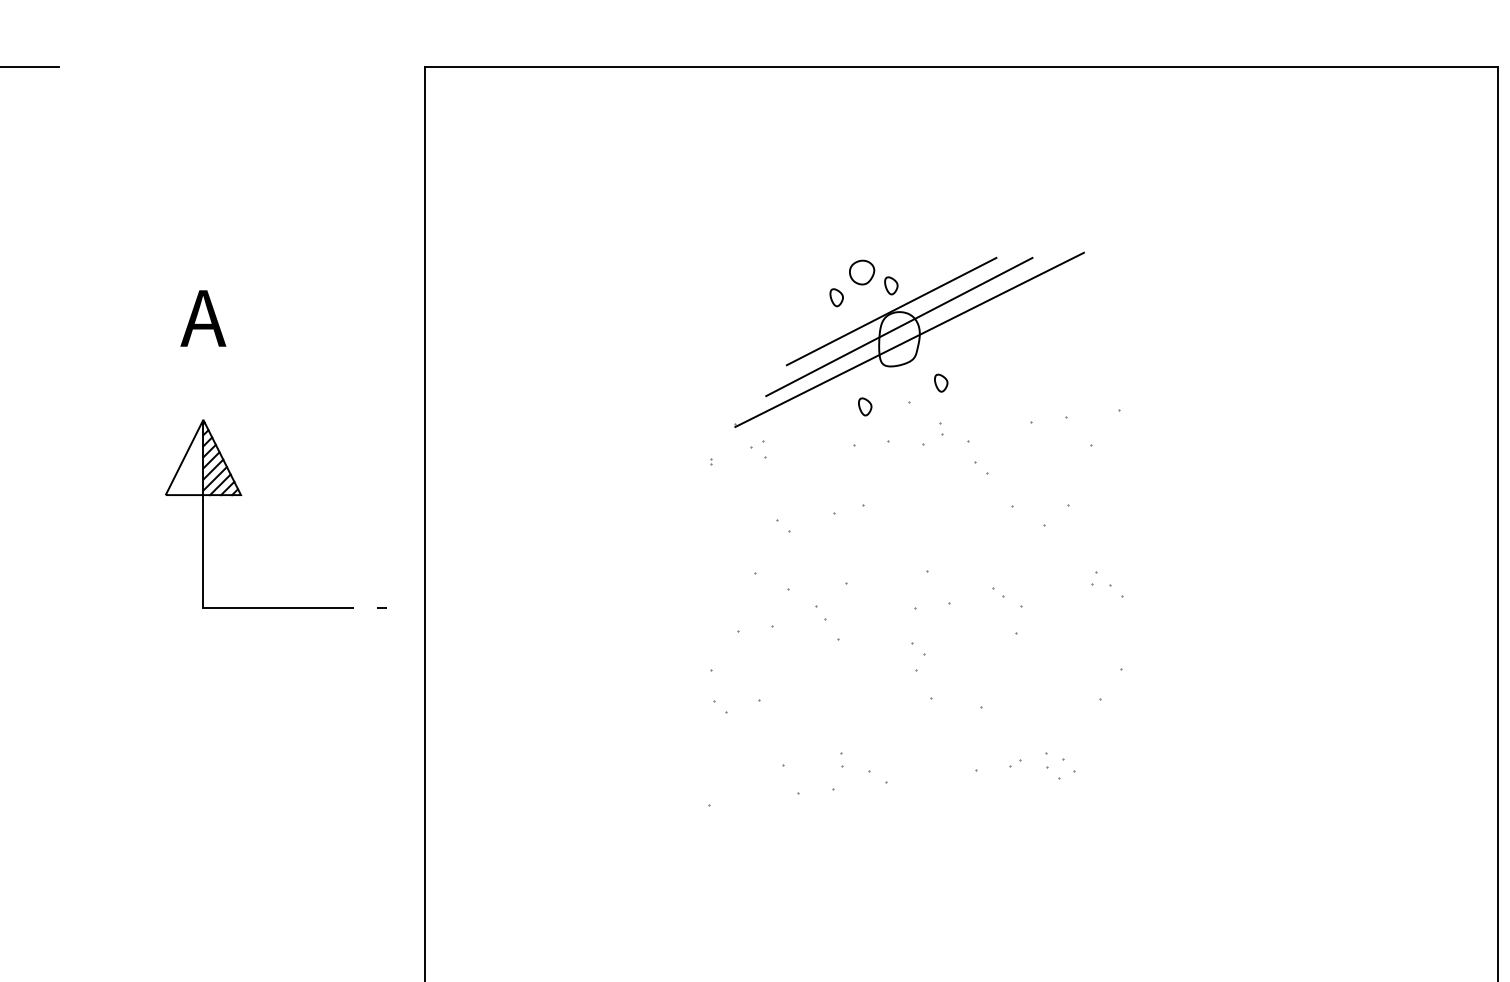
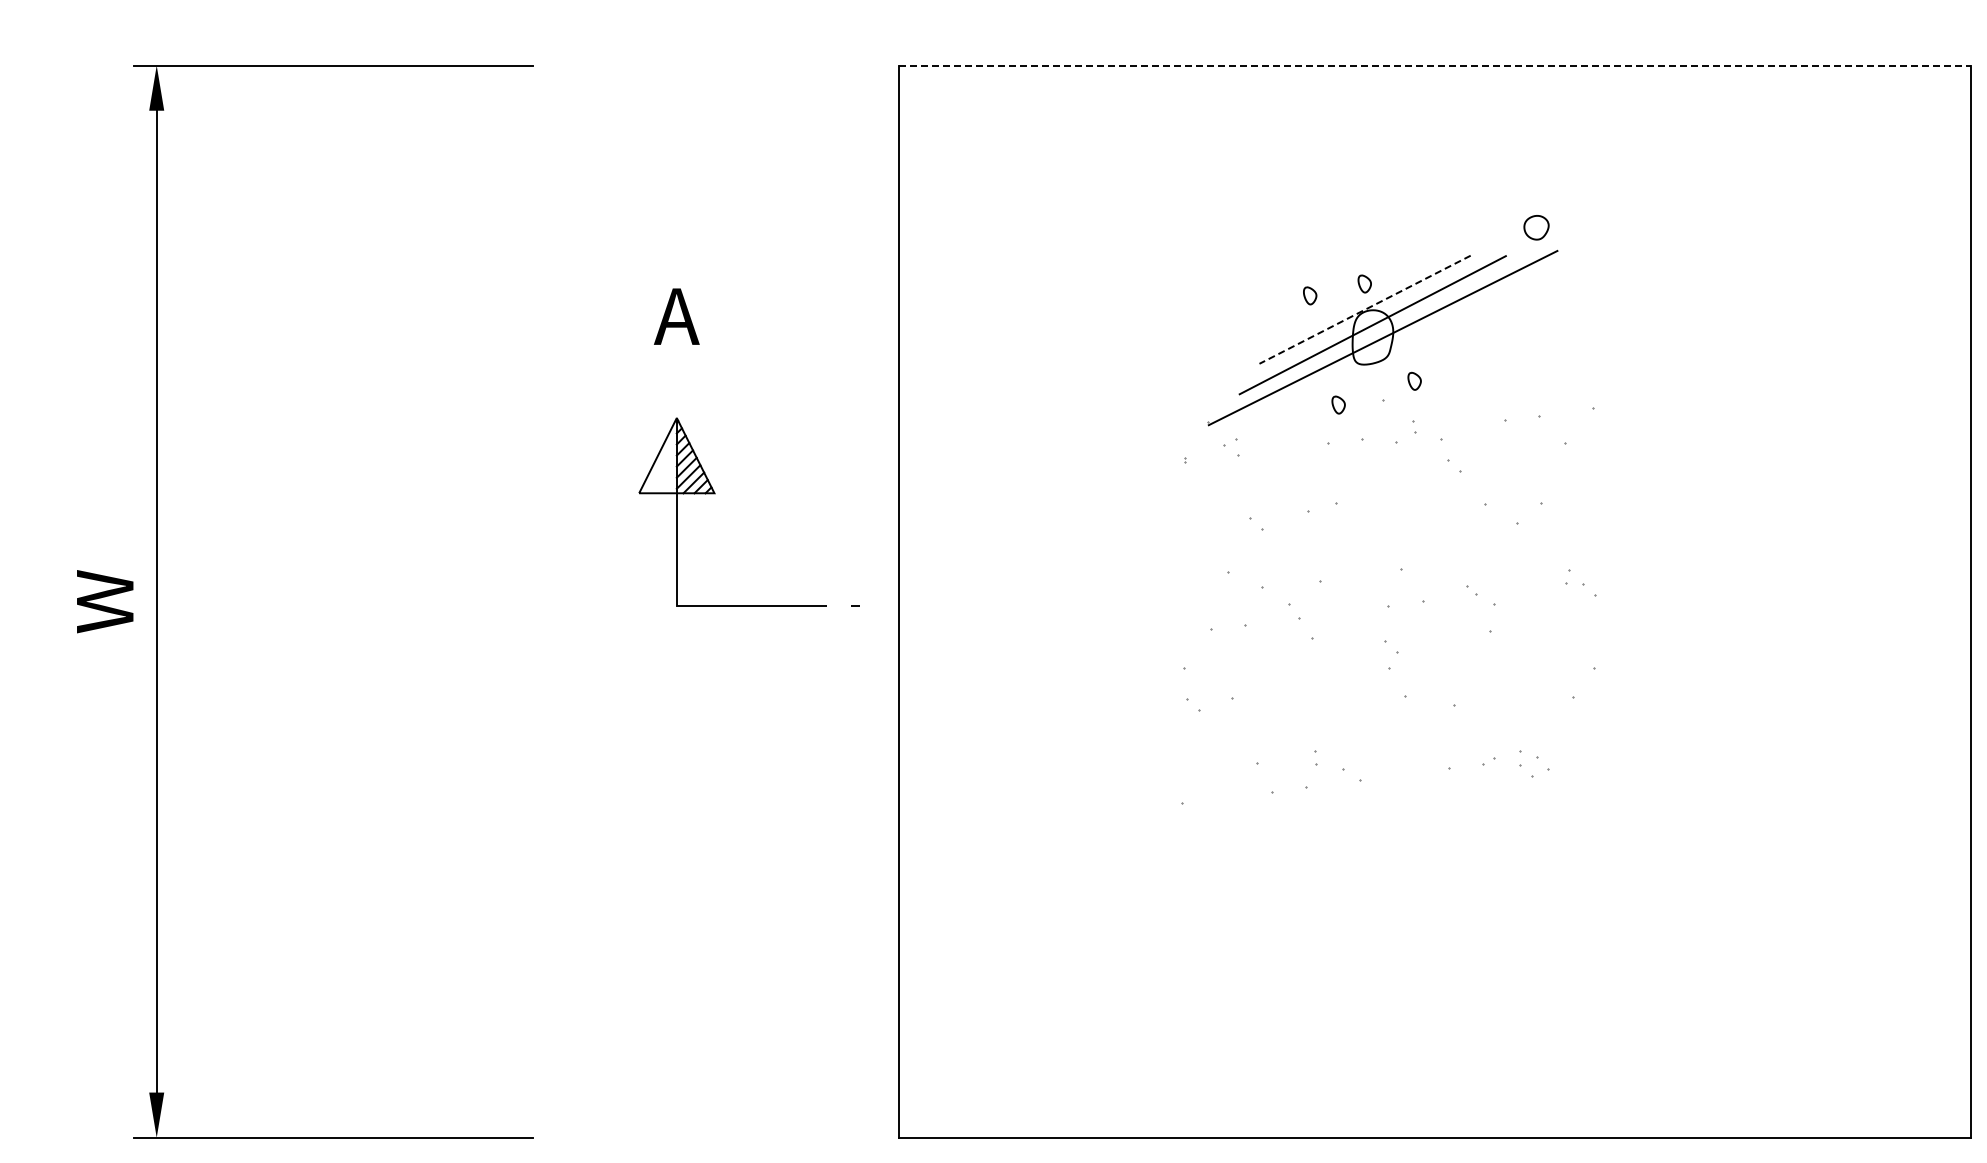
line: (962, 67) -> (1435, 65), solid -> dashed
part: (862, 272) -> (1536, 227), moved
line: (892, 311) -> (1365, 309), solid -> dashed

